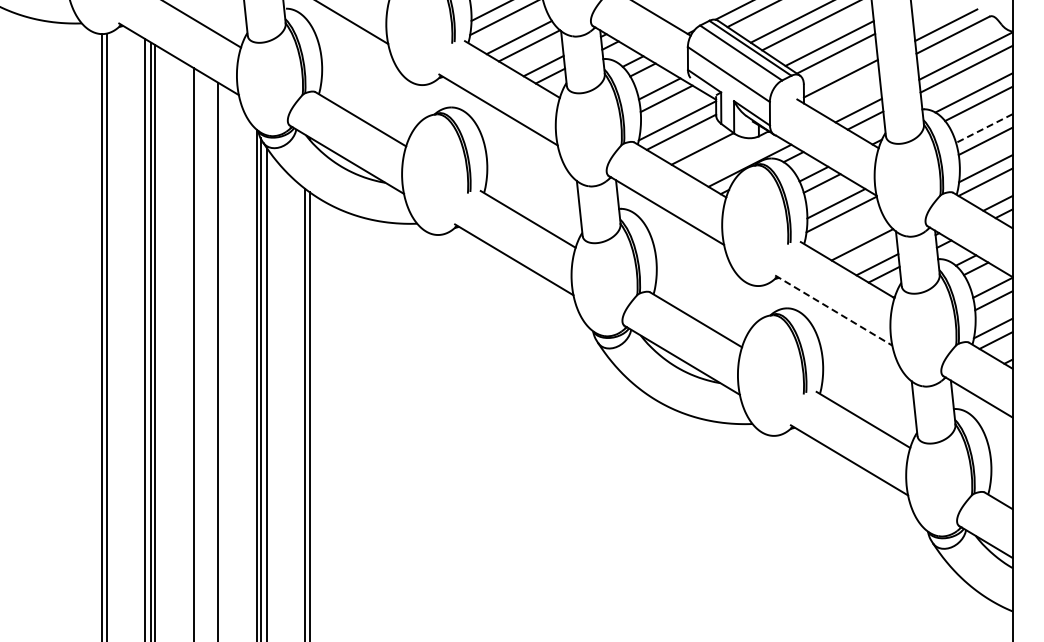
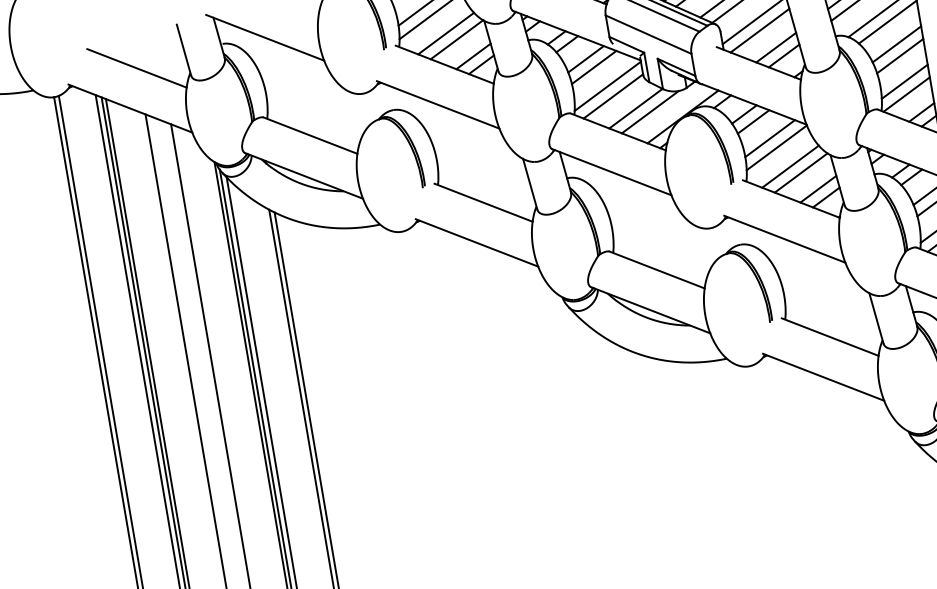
line: (844, 89) -> (759, 30), added
line: (984, 128) -> (897, 44), dashed -> solid
line: (716, 155) -> (649, 112), added
line: (852, 236) -> (790, 166), added
line: (834, 310) -> (785, 239), dashed -> solid

